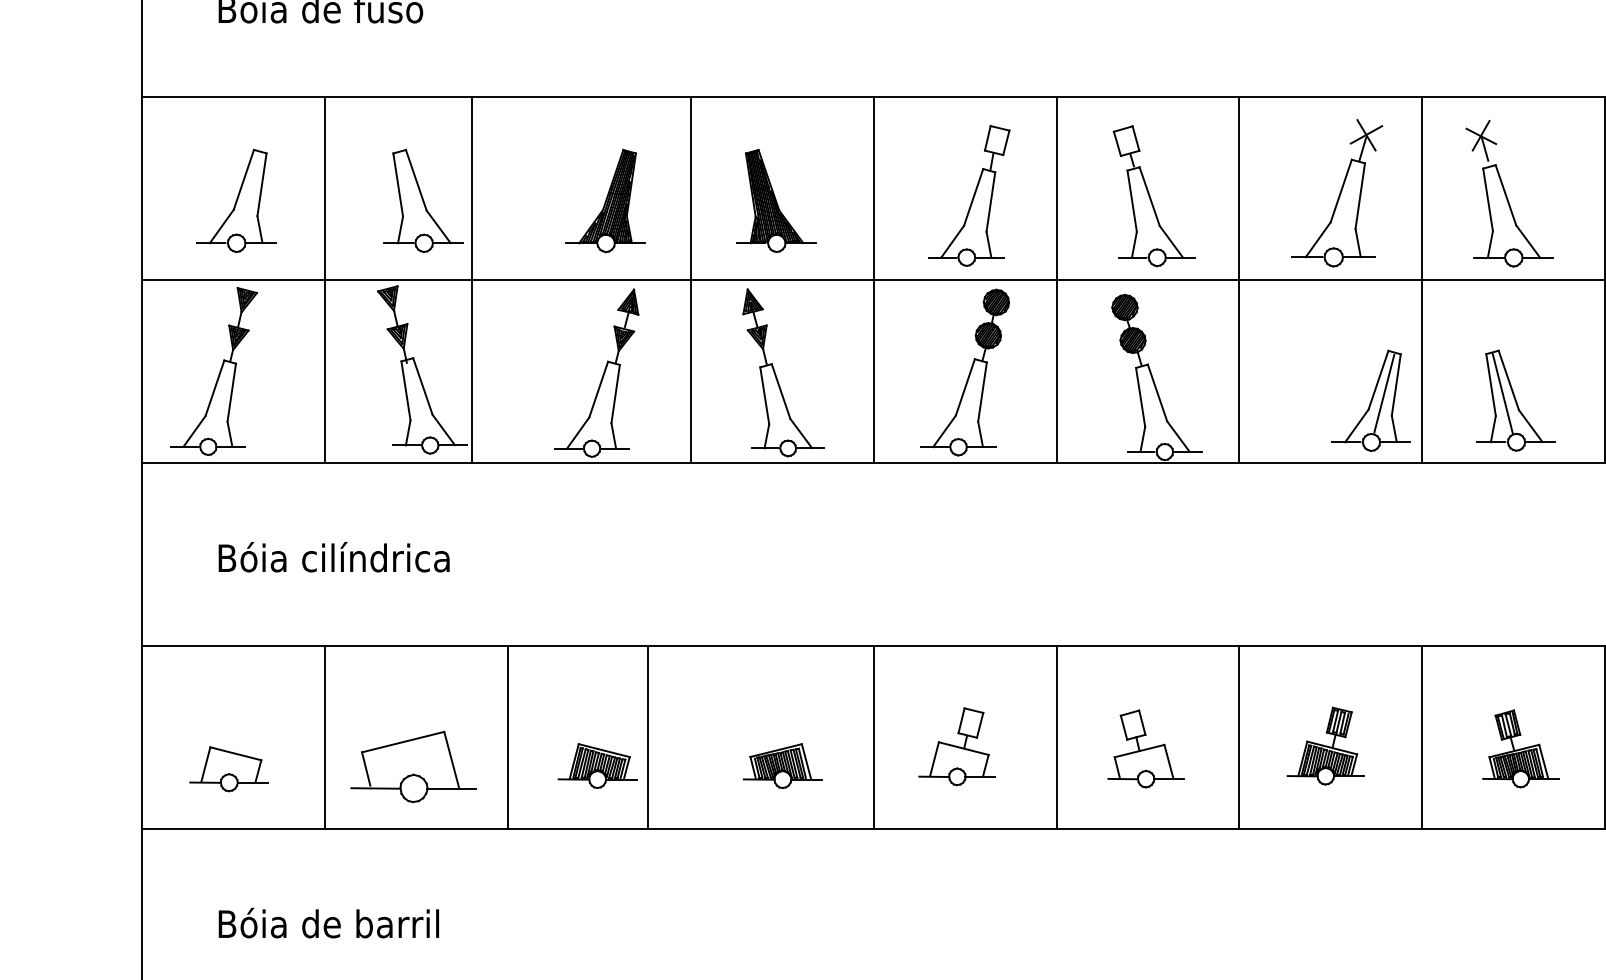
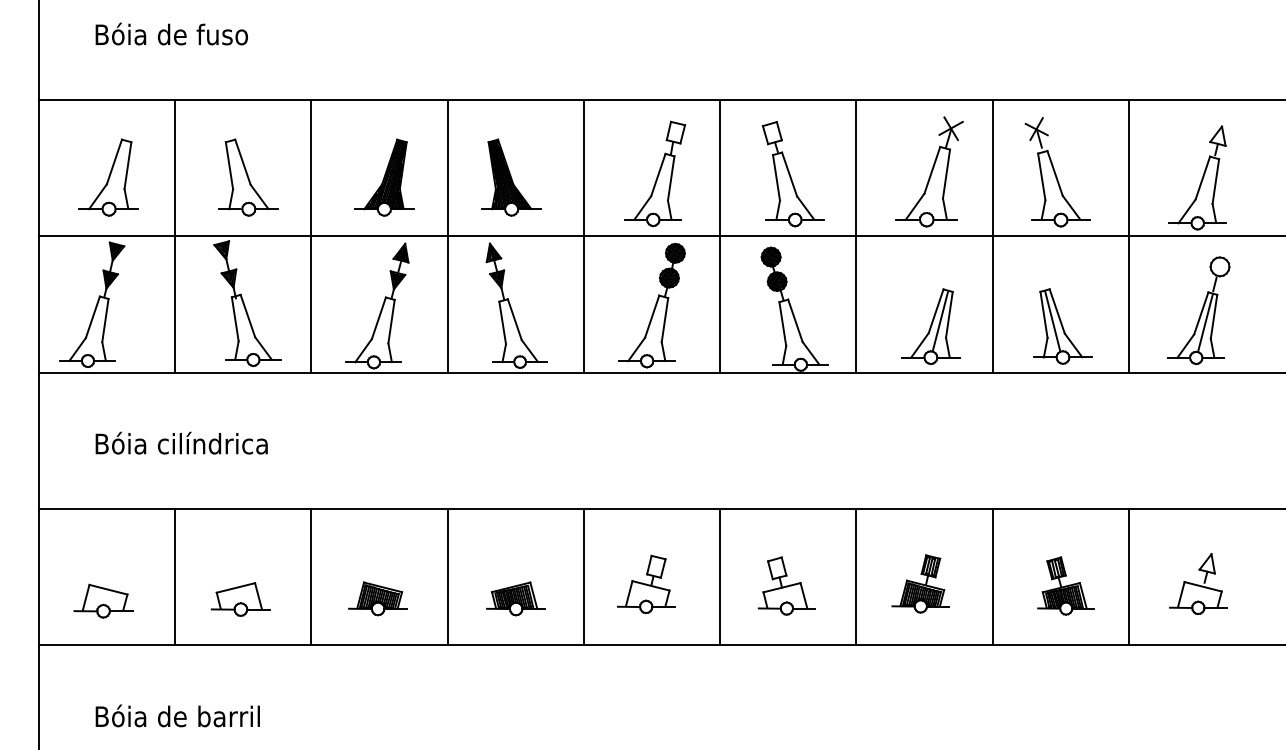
line: (472, 279) -> (311, 236), moved
part: (1370, 400) -> (930, 326), moved
line: (647, 737) -> (447, 577), moved
part: (412, 766) -> (240, 599), size x0.62

